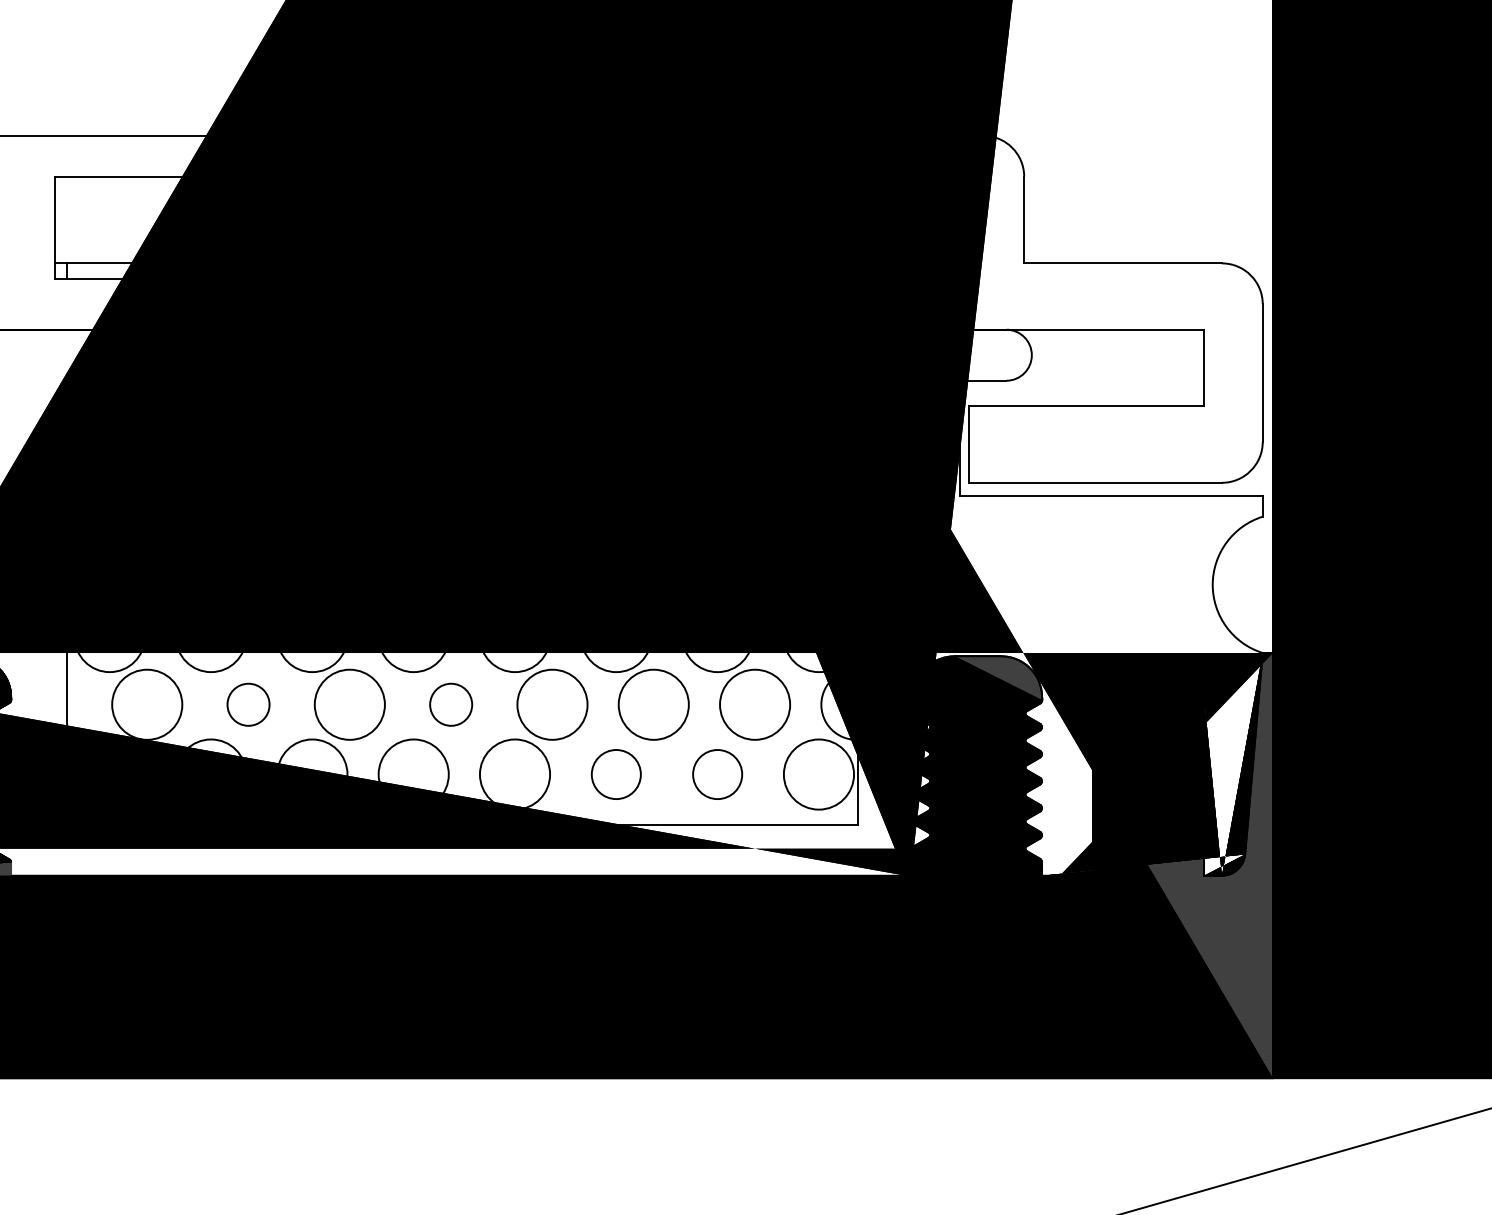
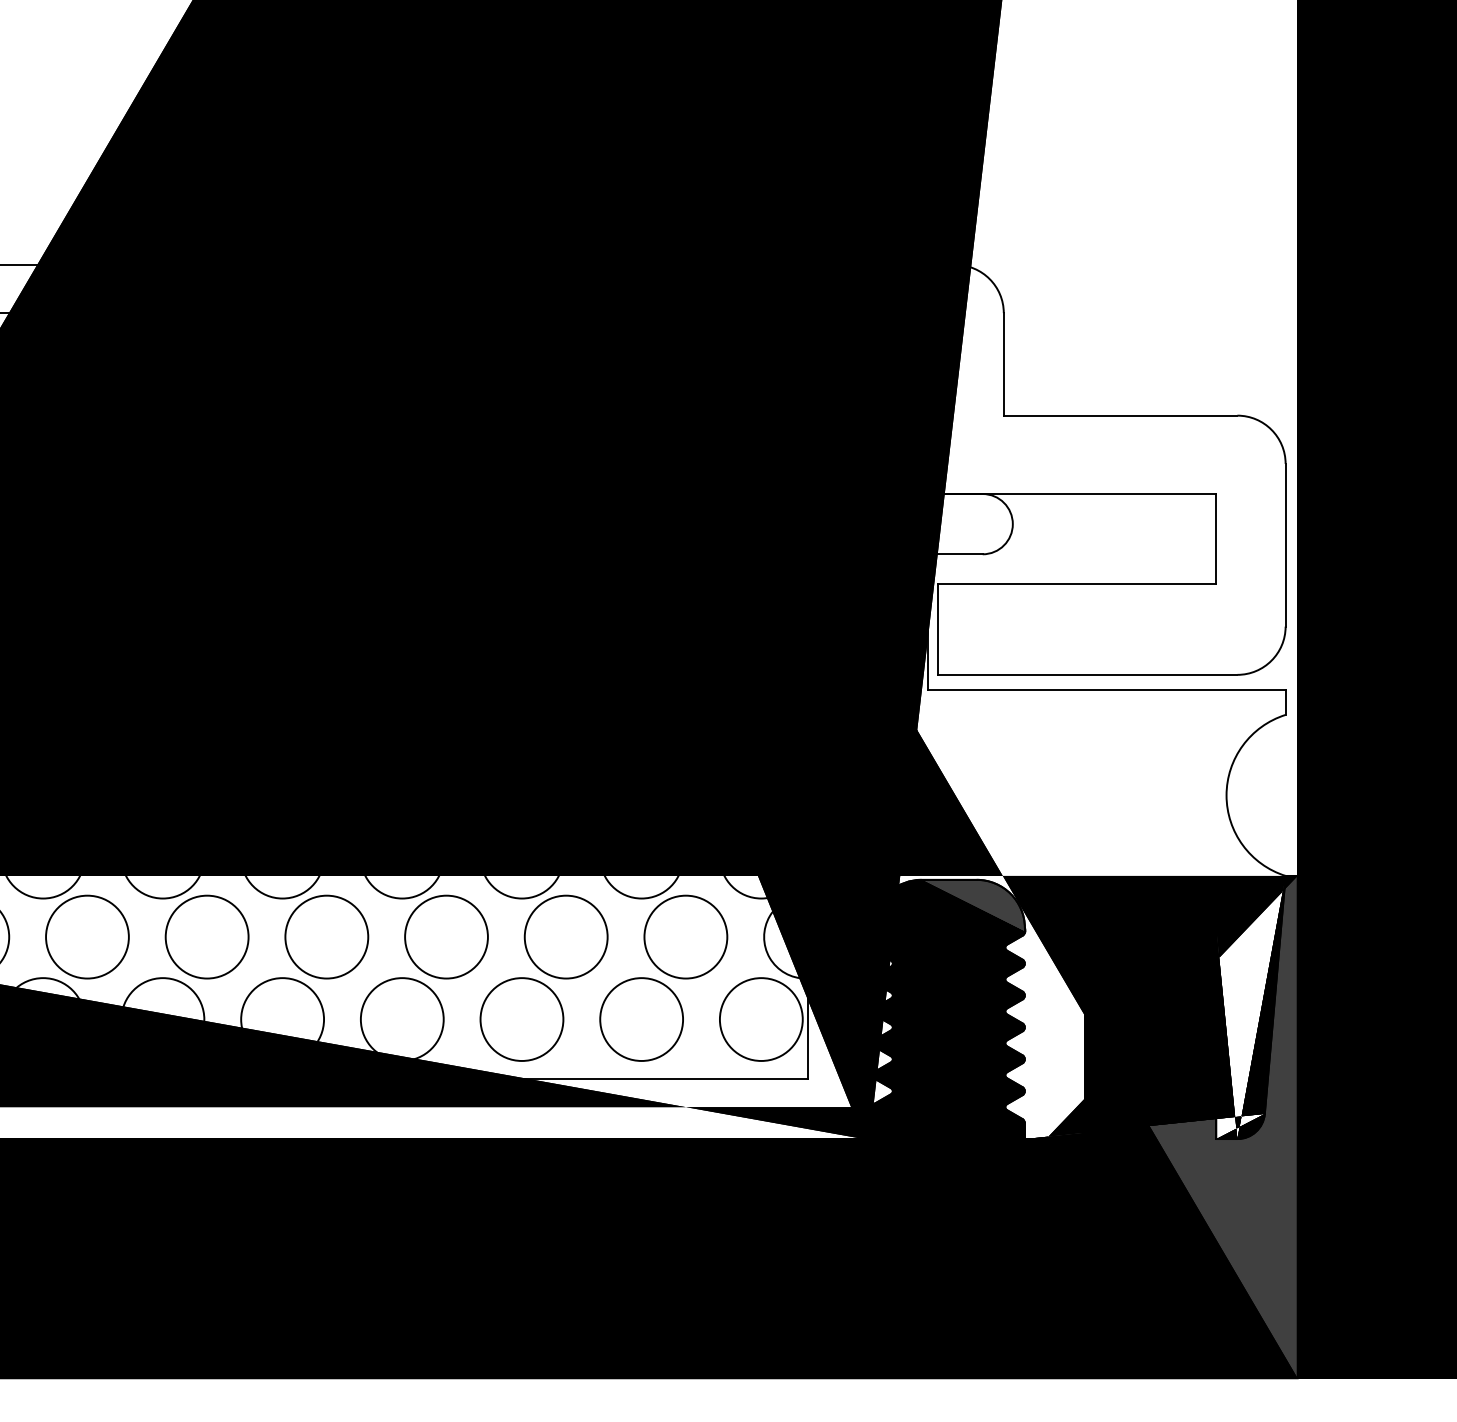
circle: (248, 704) -> (87, 936), size x1.67
circle: (451, 704) -> (327, 936), size x1.67
circle: (616, 774) -> (522, 1019), size x1.43
circle: (717, 774) -> (641, 1019), size x1.43

